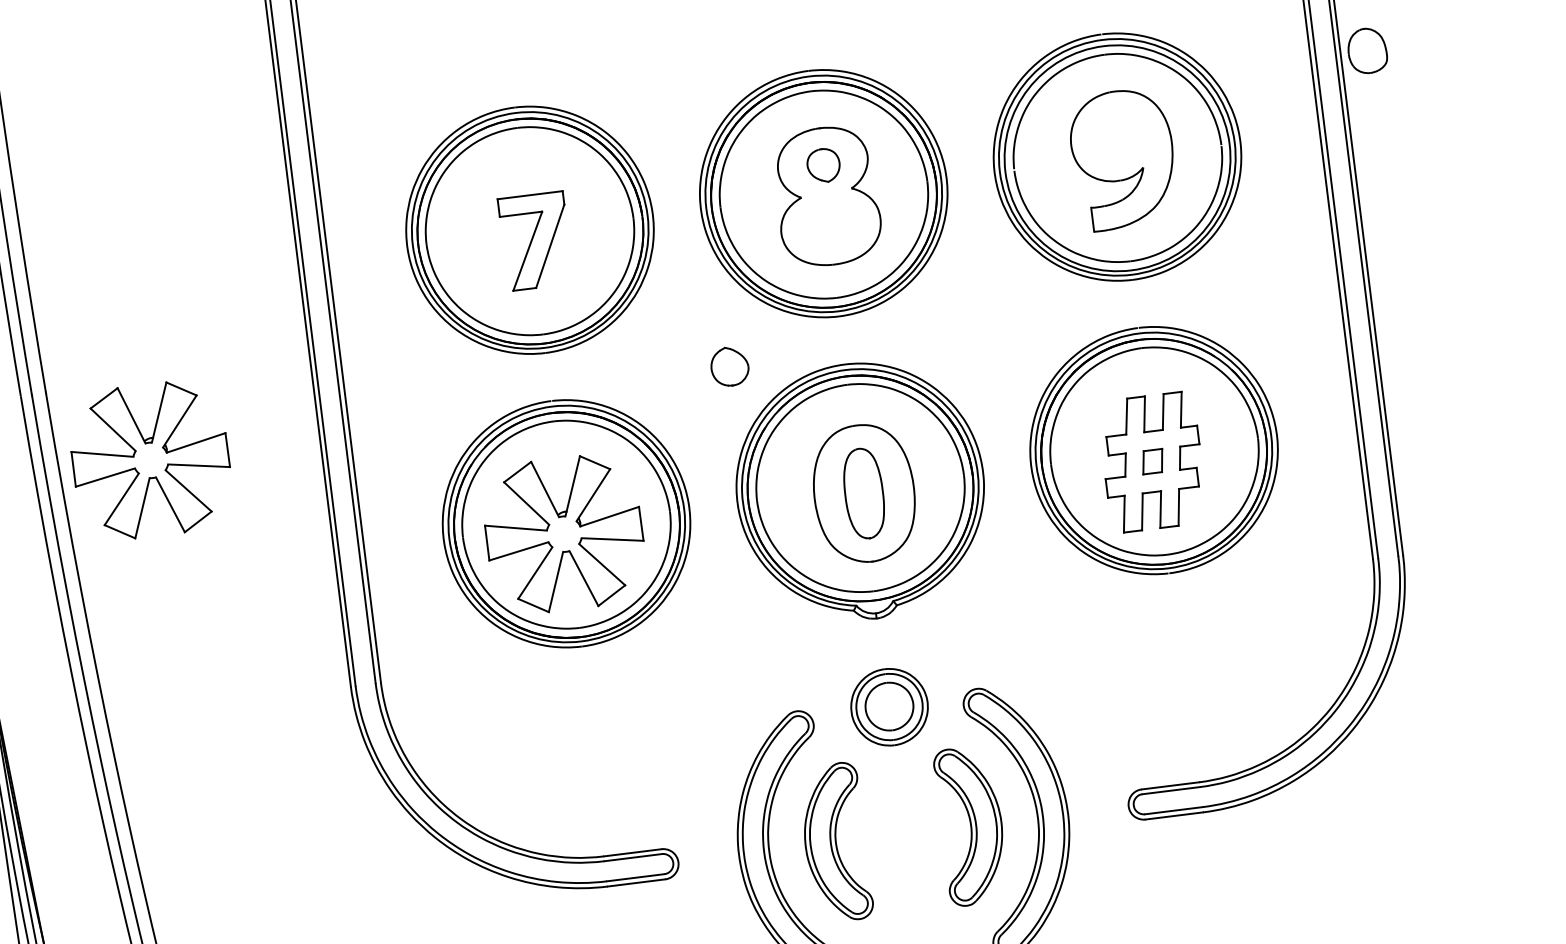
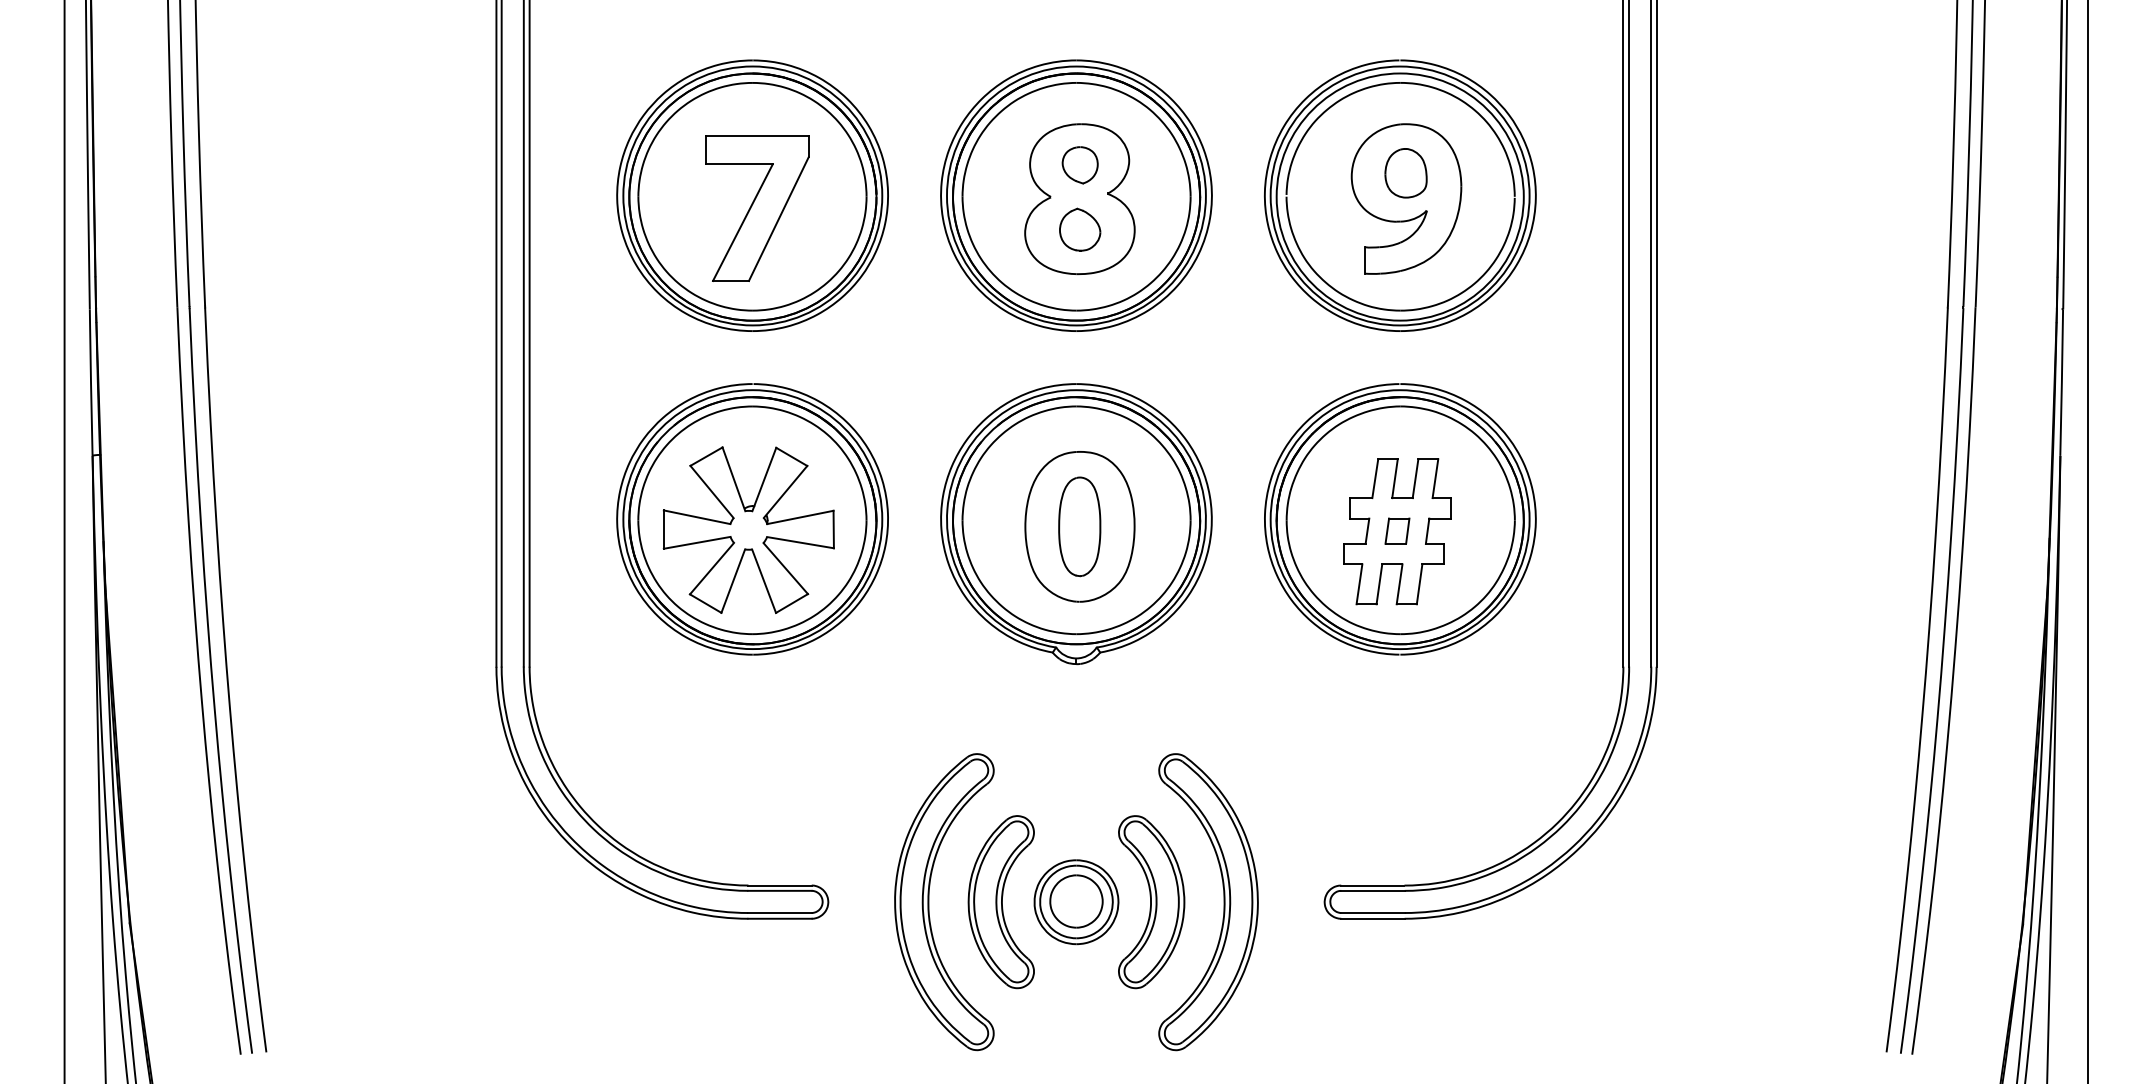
part: (1366, 51) -> (1405, 173), moved
part: (535, 241) -> (757, 208), size x1.43
part: (730, 366) -> (1080, 229), moved
part: (150, 459) -> (309, 393), removed
part: (889, 707) -> (1076, 902), moved

